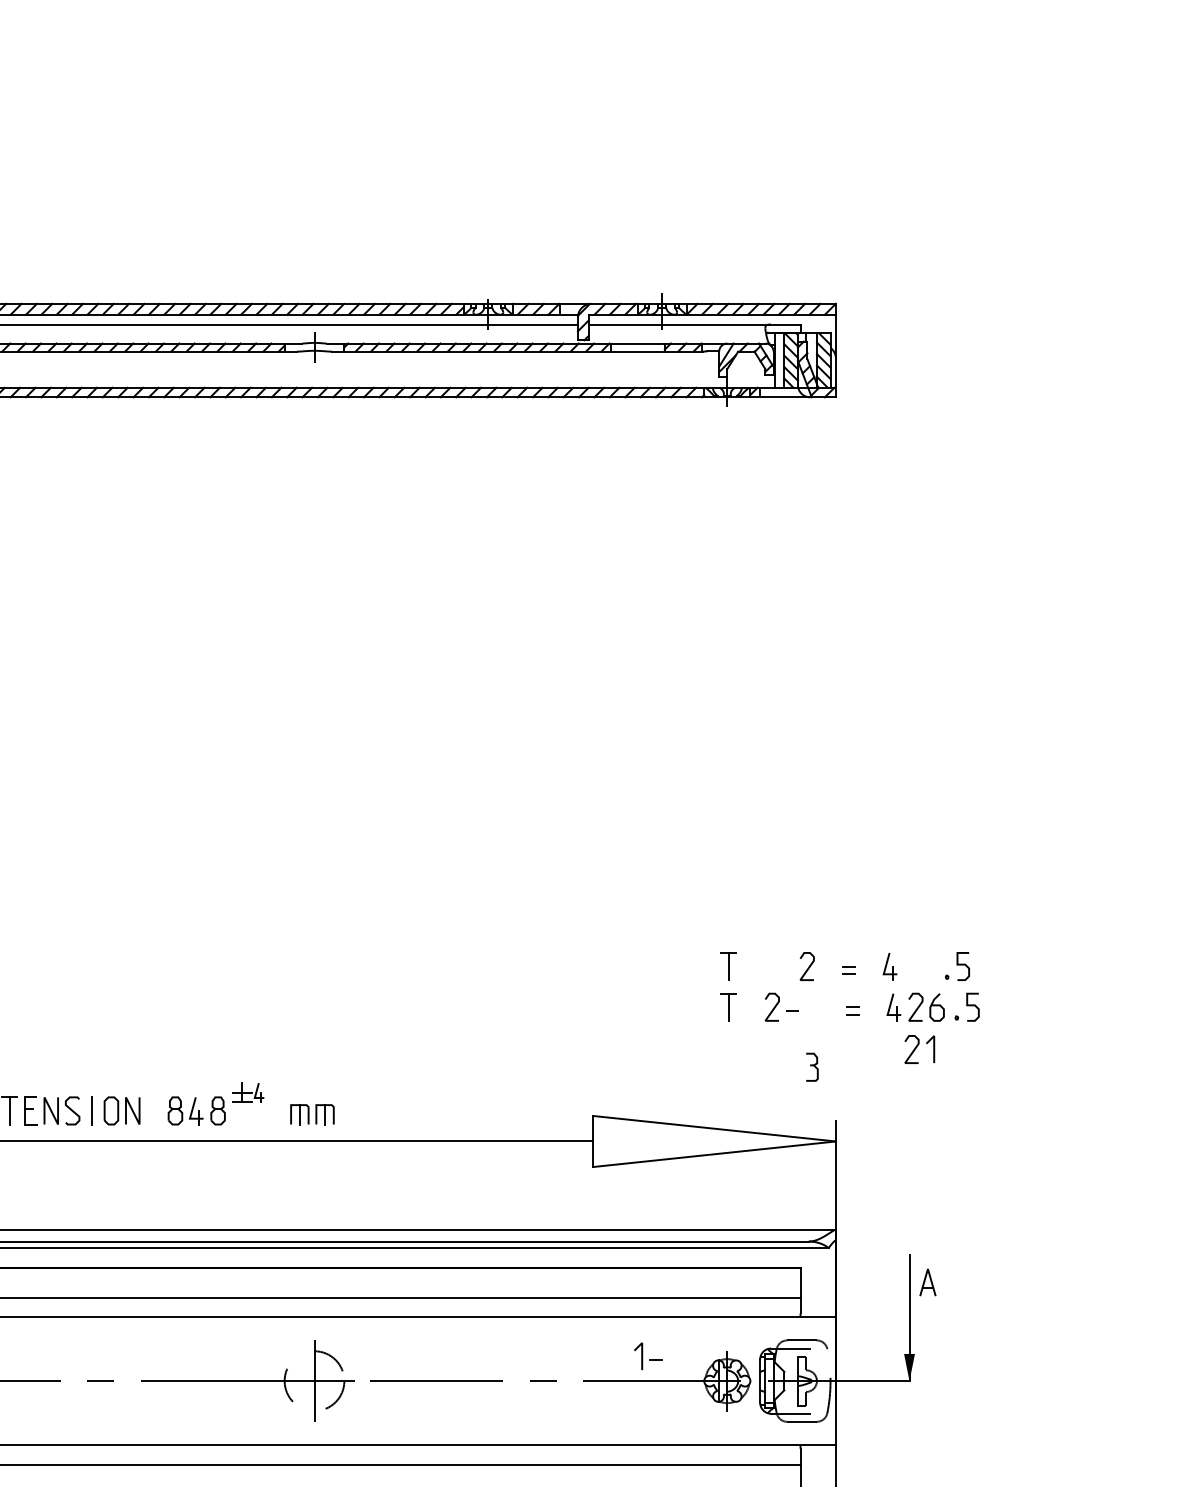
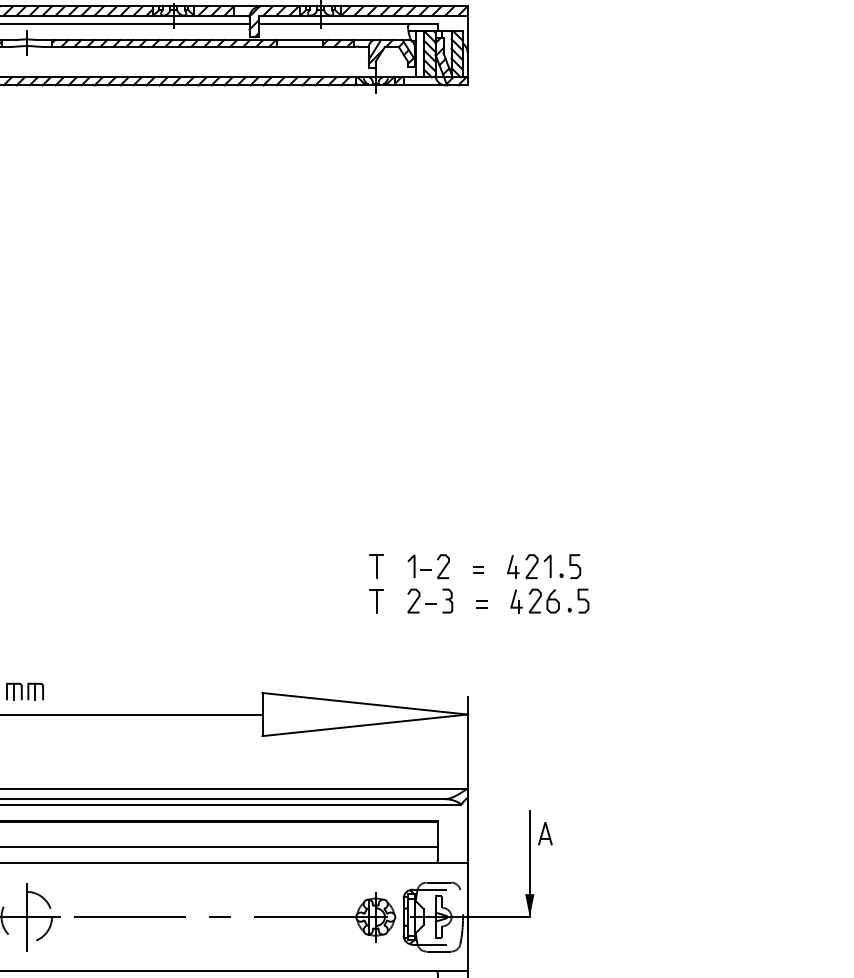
part: (919, 1049) -> (538, 566), moved
part: (812, 1066) -> (447, 600), moved
part: (648, 1356) -> (419, 566), moved

